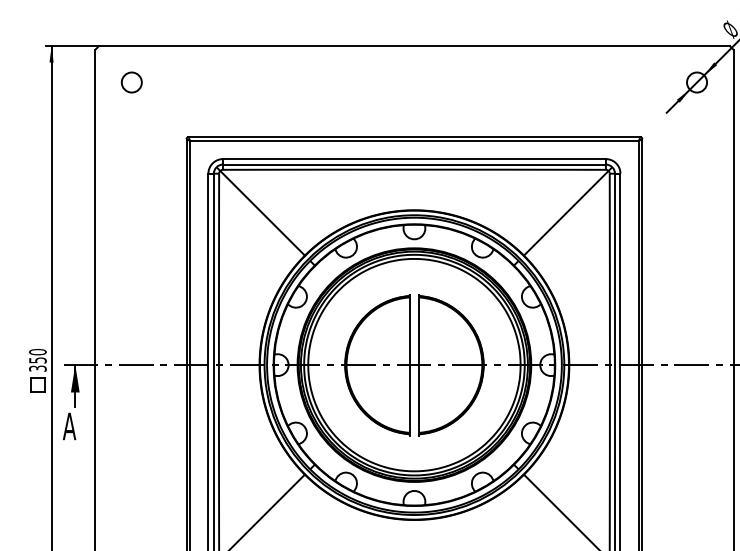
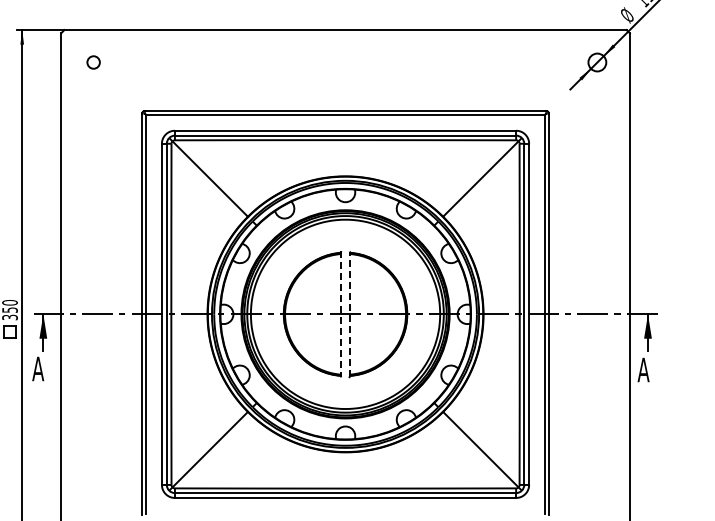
circle: (131, 82) -> (93, 62), size x0.7
line: (409, 365) -> (341, 314), solid -> dashed
line: (418, 365) -> (349, 314), solid -> dashed

